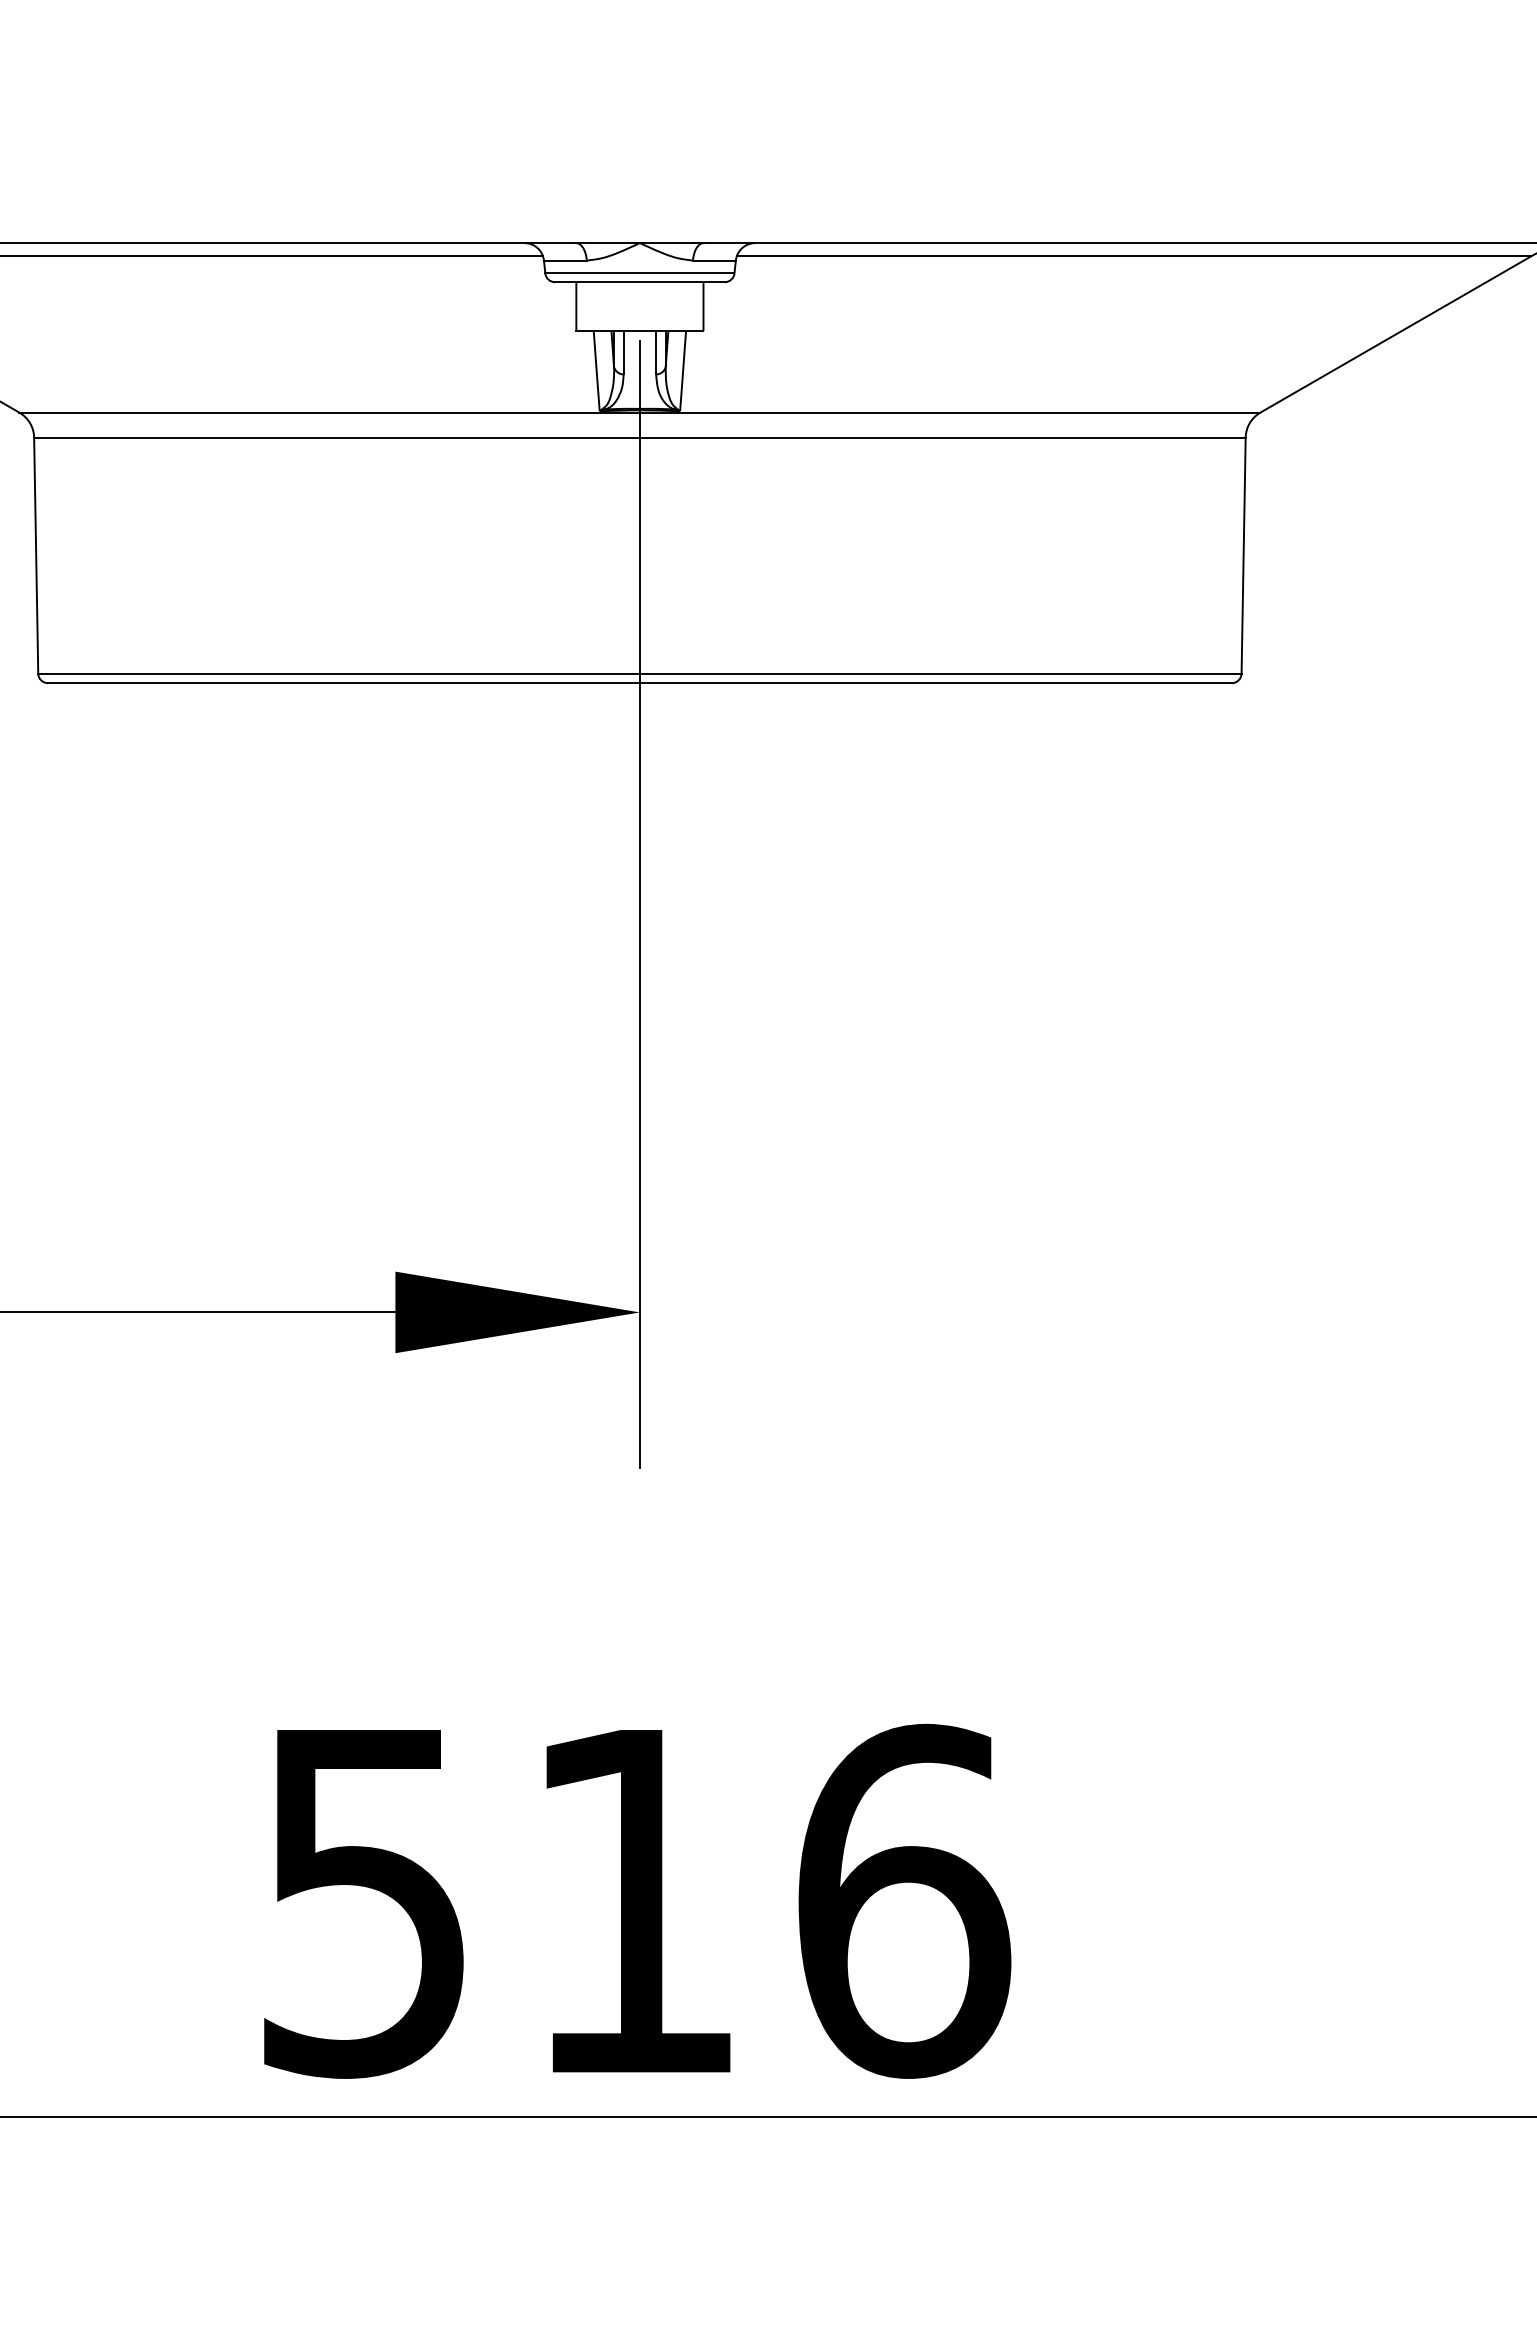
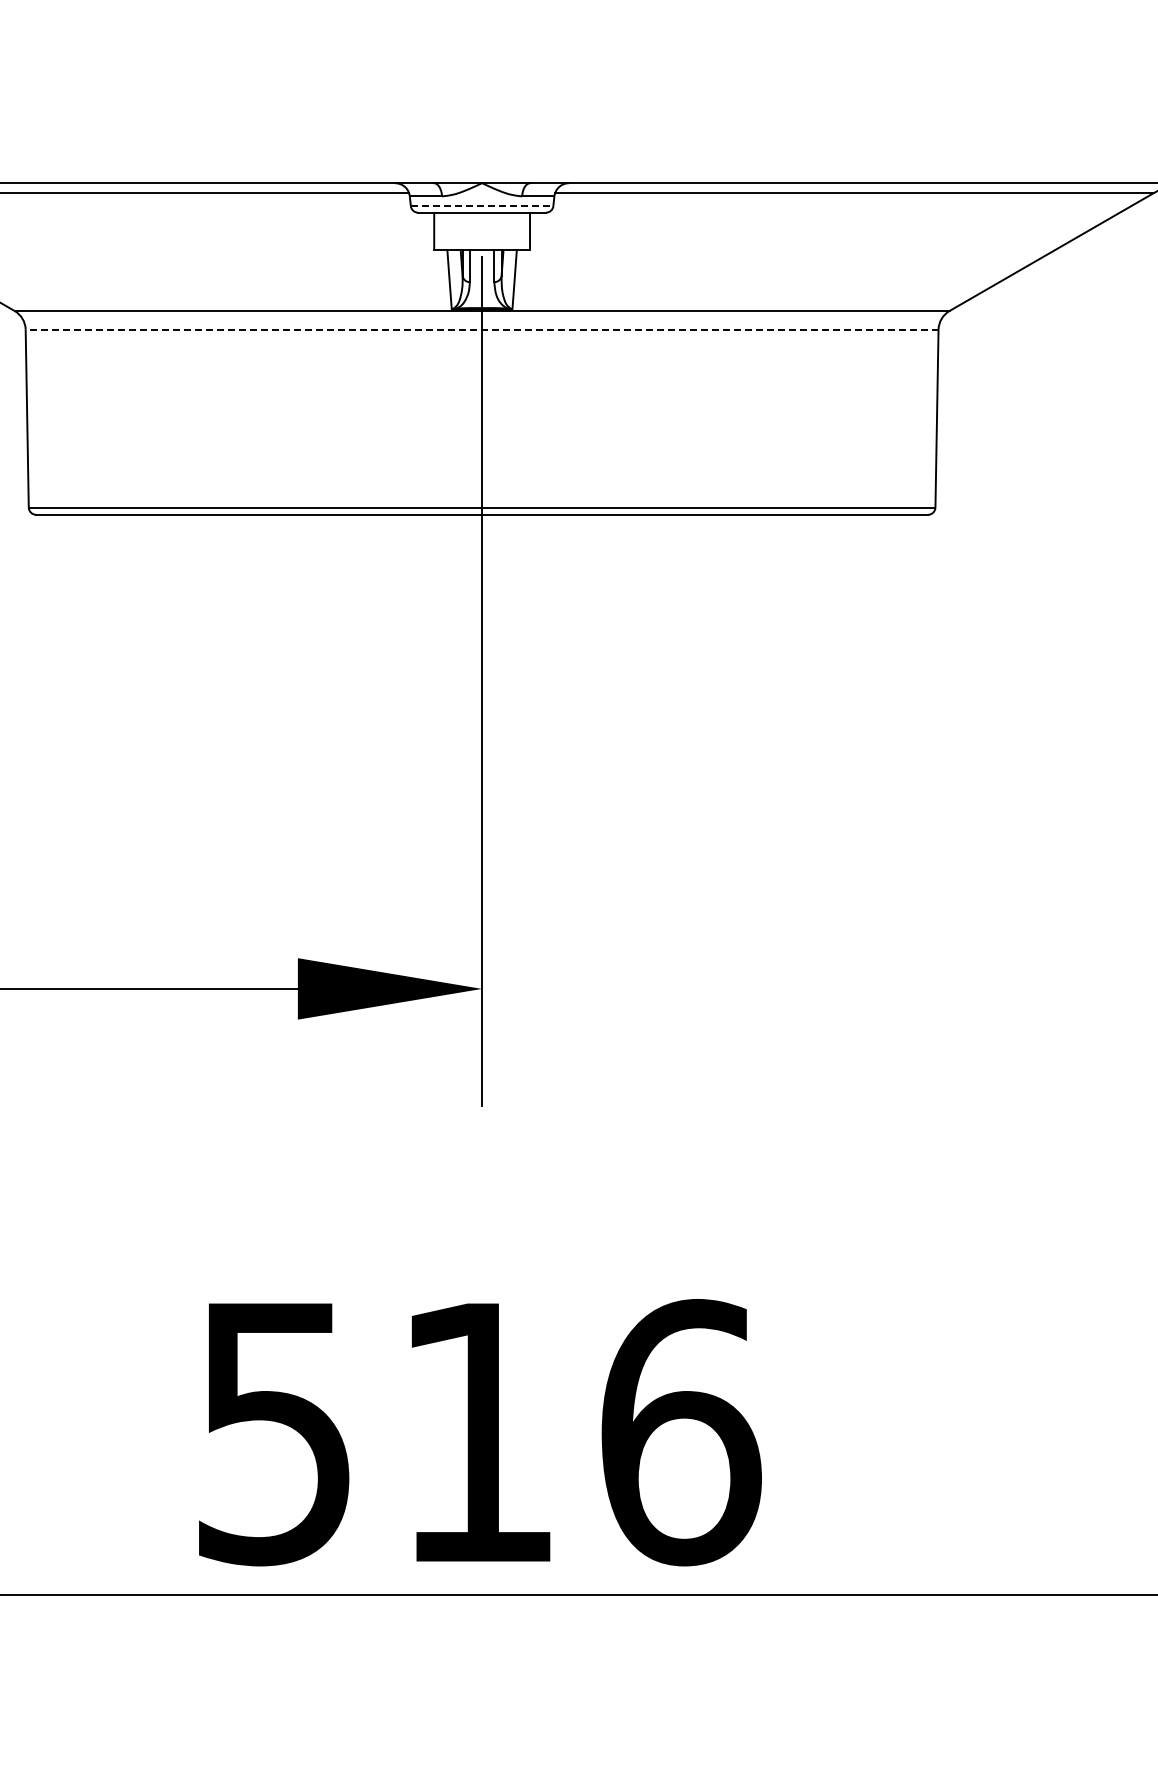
line: (640, 273) -> (482, 206), solid -> dashed
line: (639, 437) -> (481, 329), solid -> dashed

